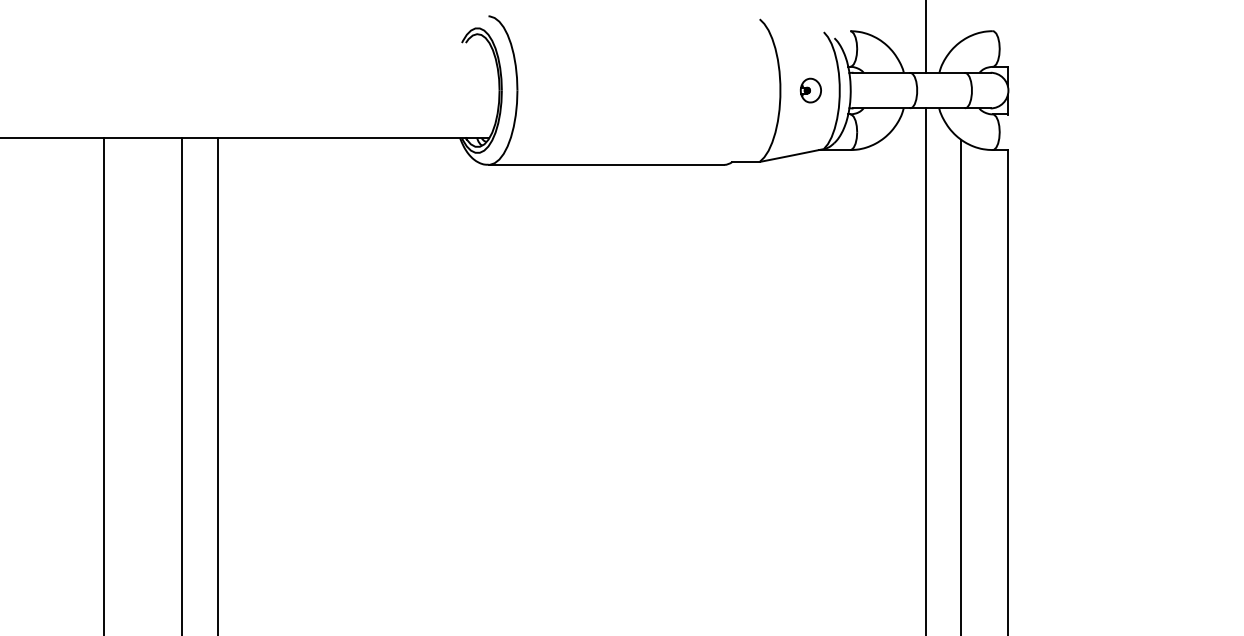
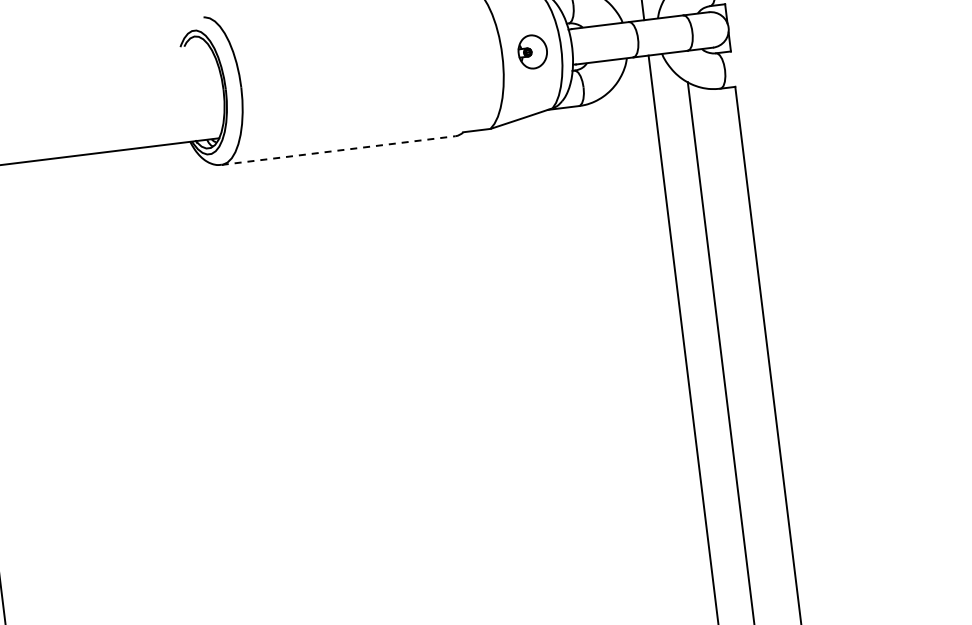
part: (810, 90) -> (532, 51), size x1.4
line: (606, 164) -> (338, 150), solid -> dashed

